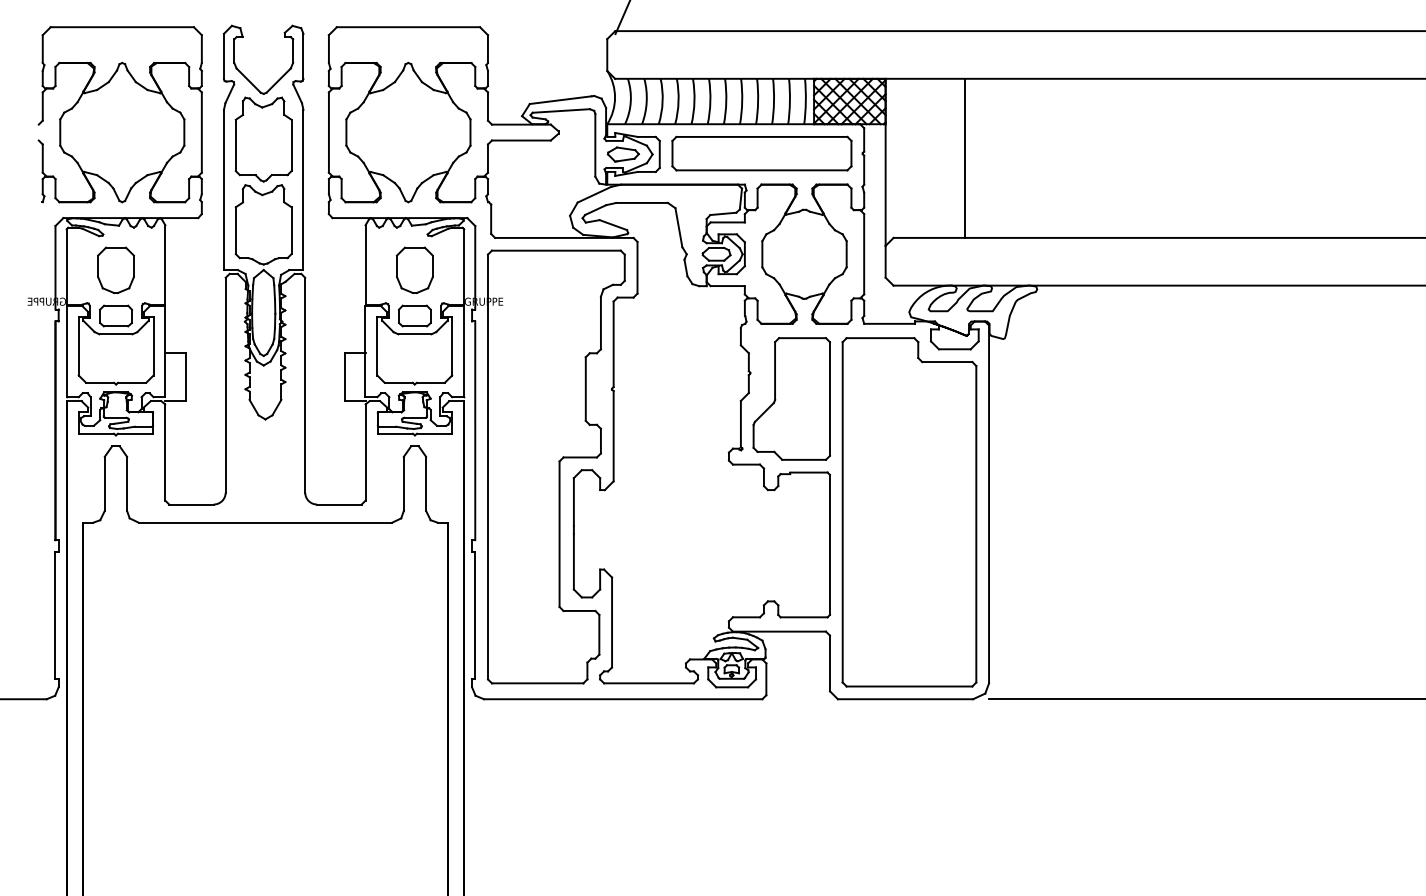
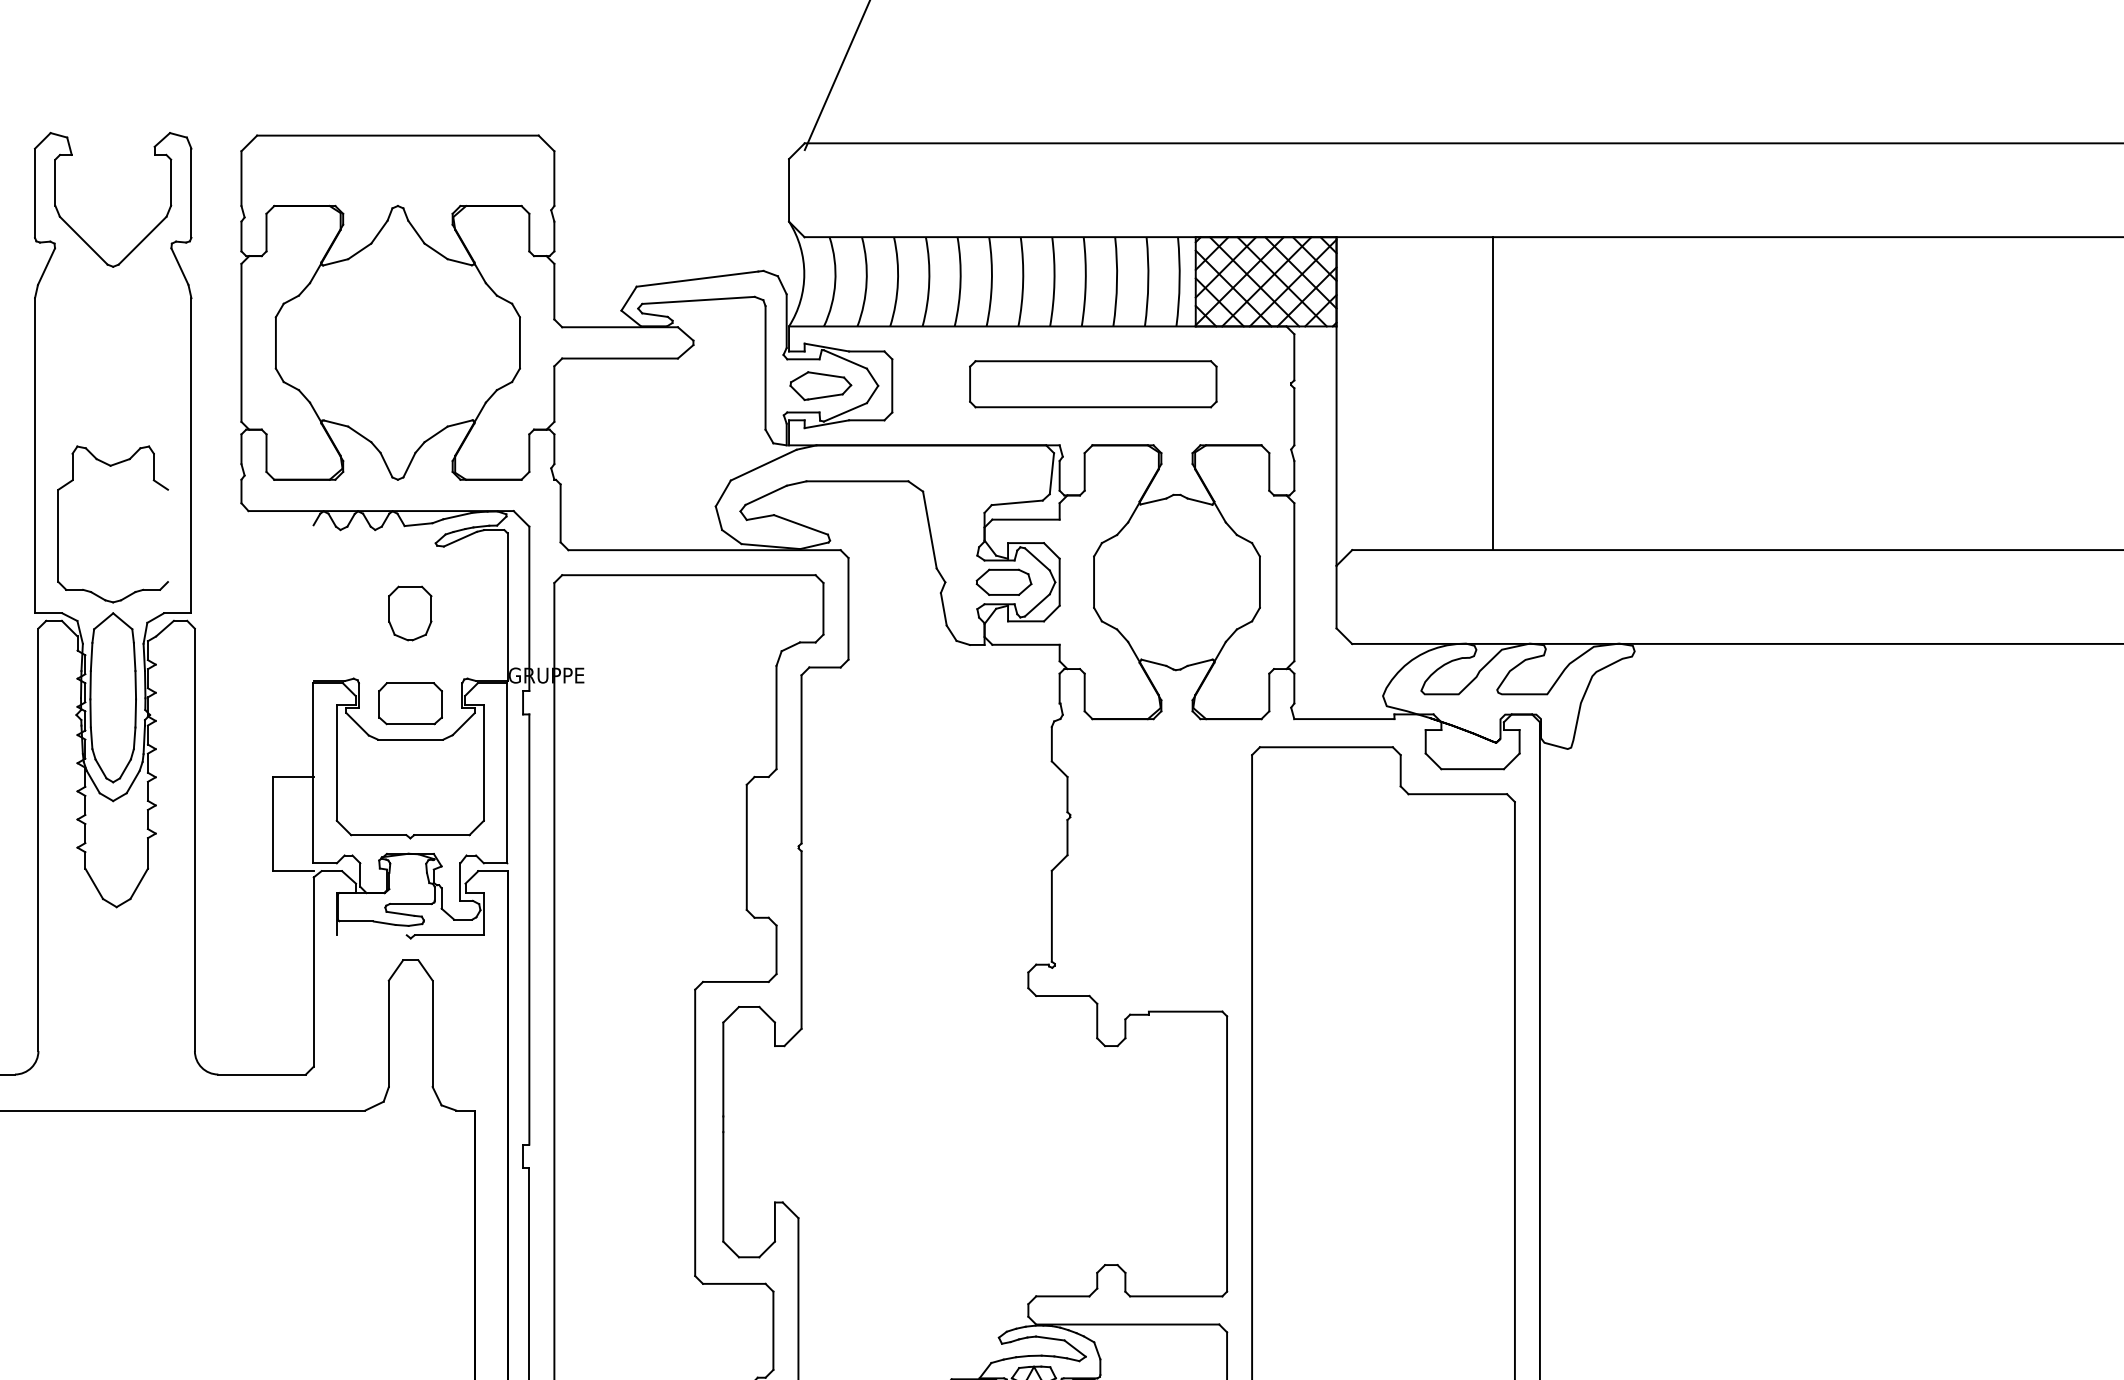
part: (263, 139) -> (112, 356), removed
part: (761, 153) -> (1092, 384), size x0.7
line: (291, 230) -> (167, 535), removed
line: (365, 264) -> (313, 602), removed
part: (414, 269) -> (409, 612), size x0.6
part: (791, 398) -> (1151, 865), removed
line: (394, 433) -> (370, 934), removed

